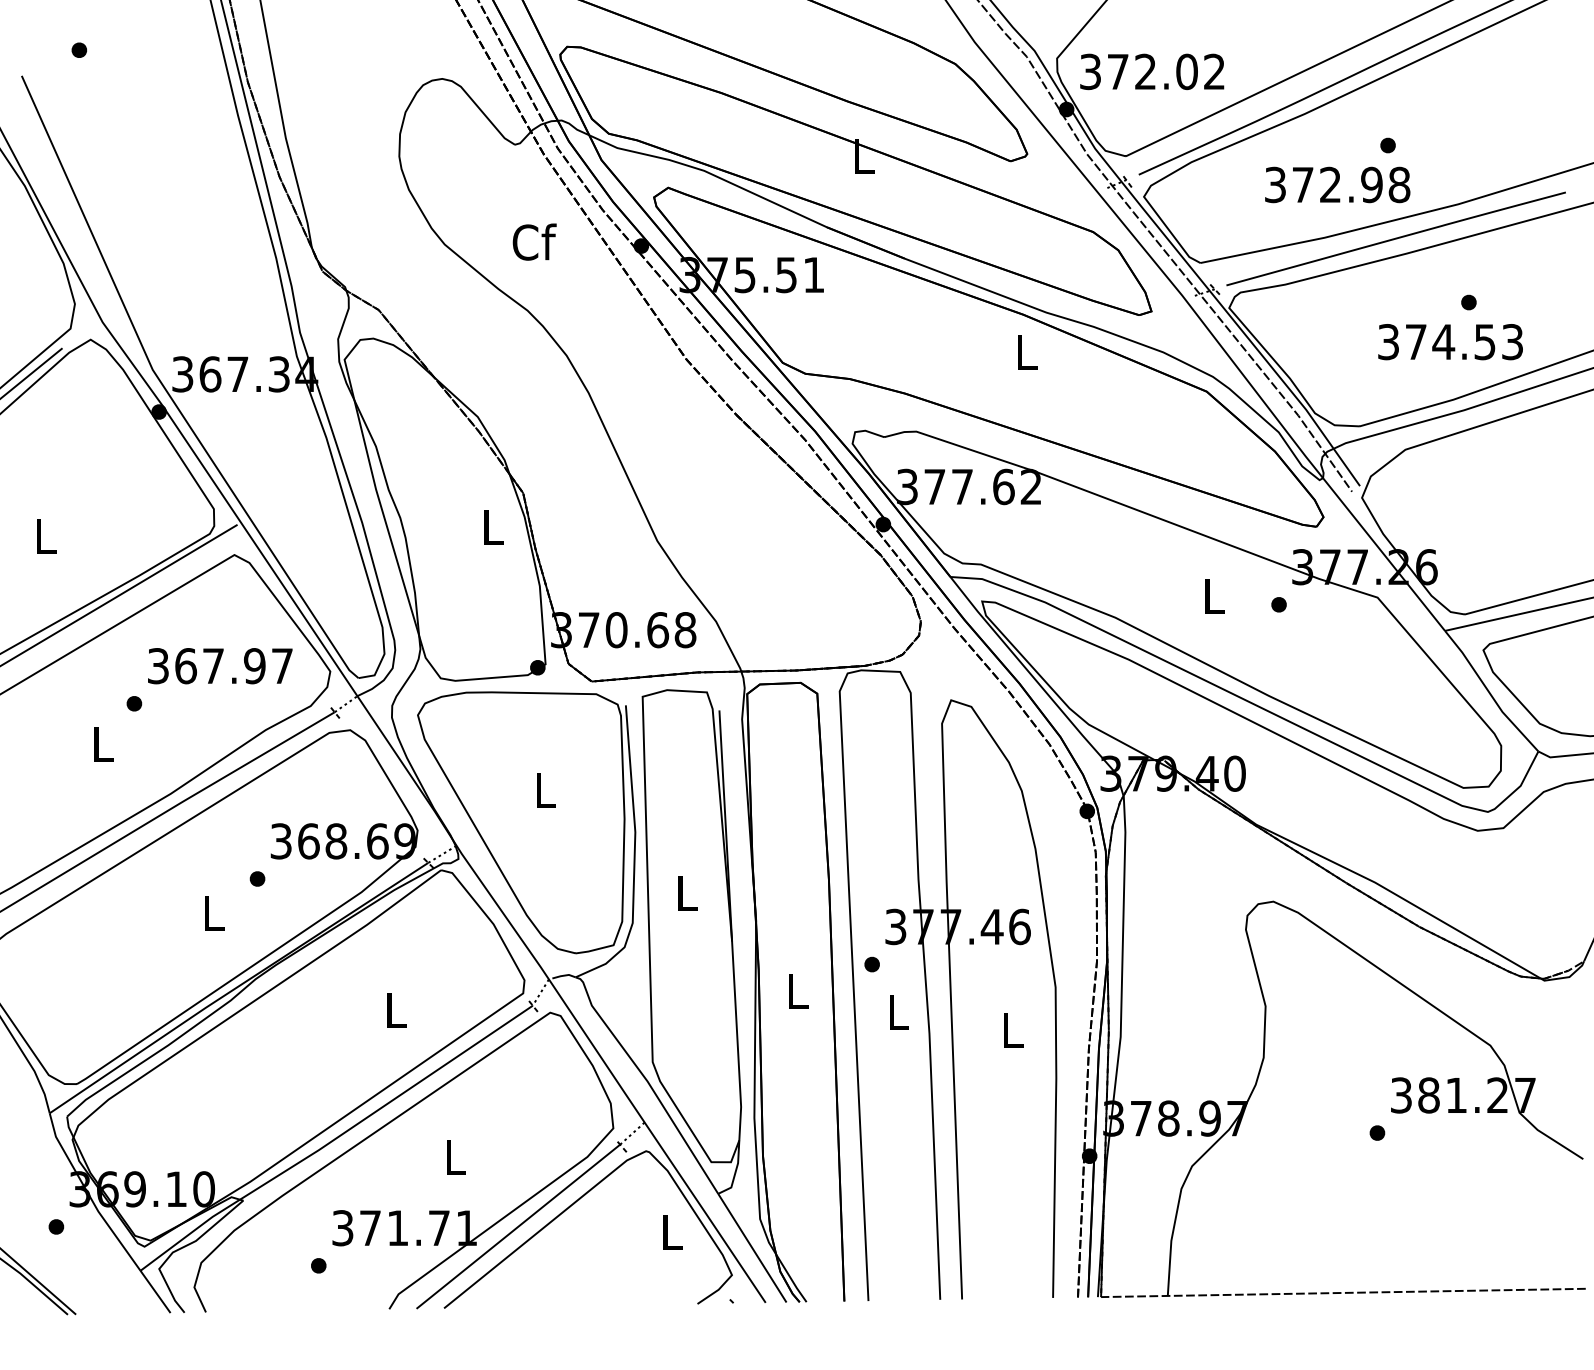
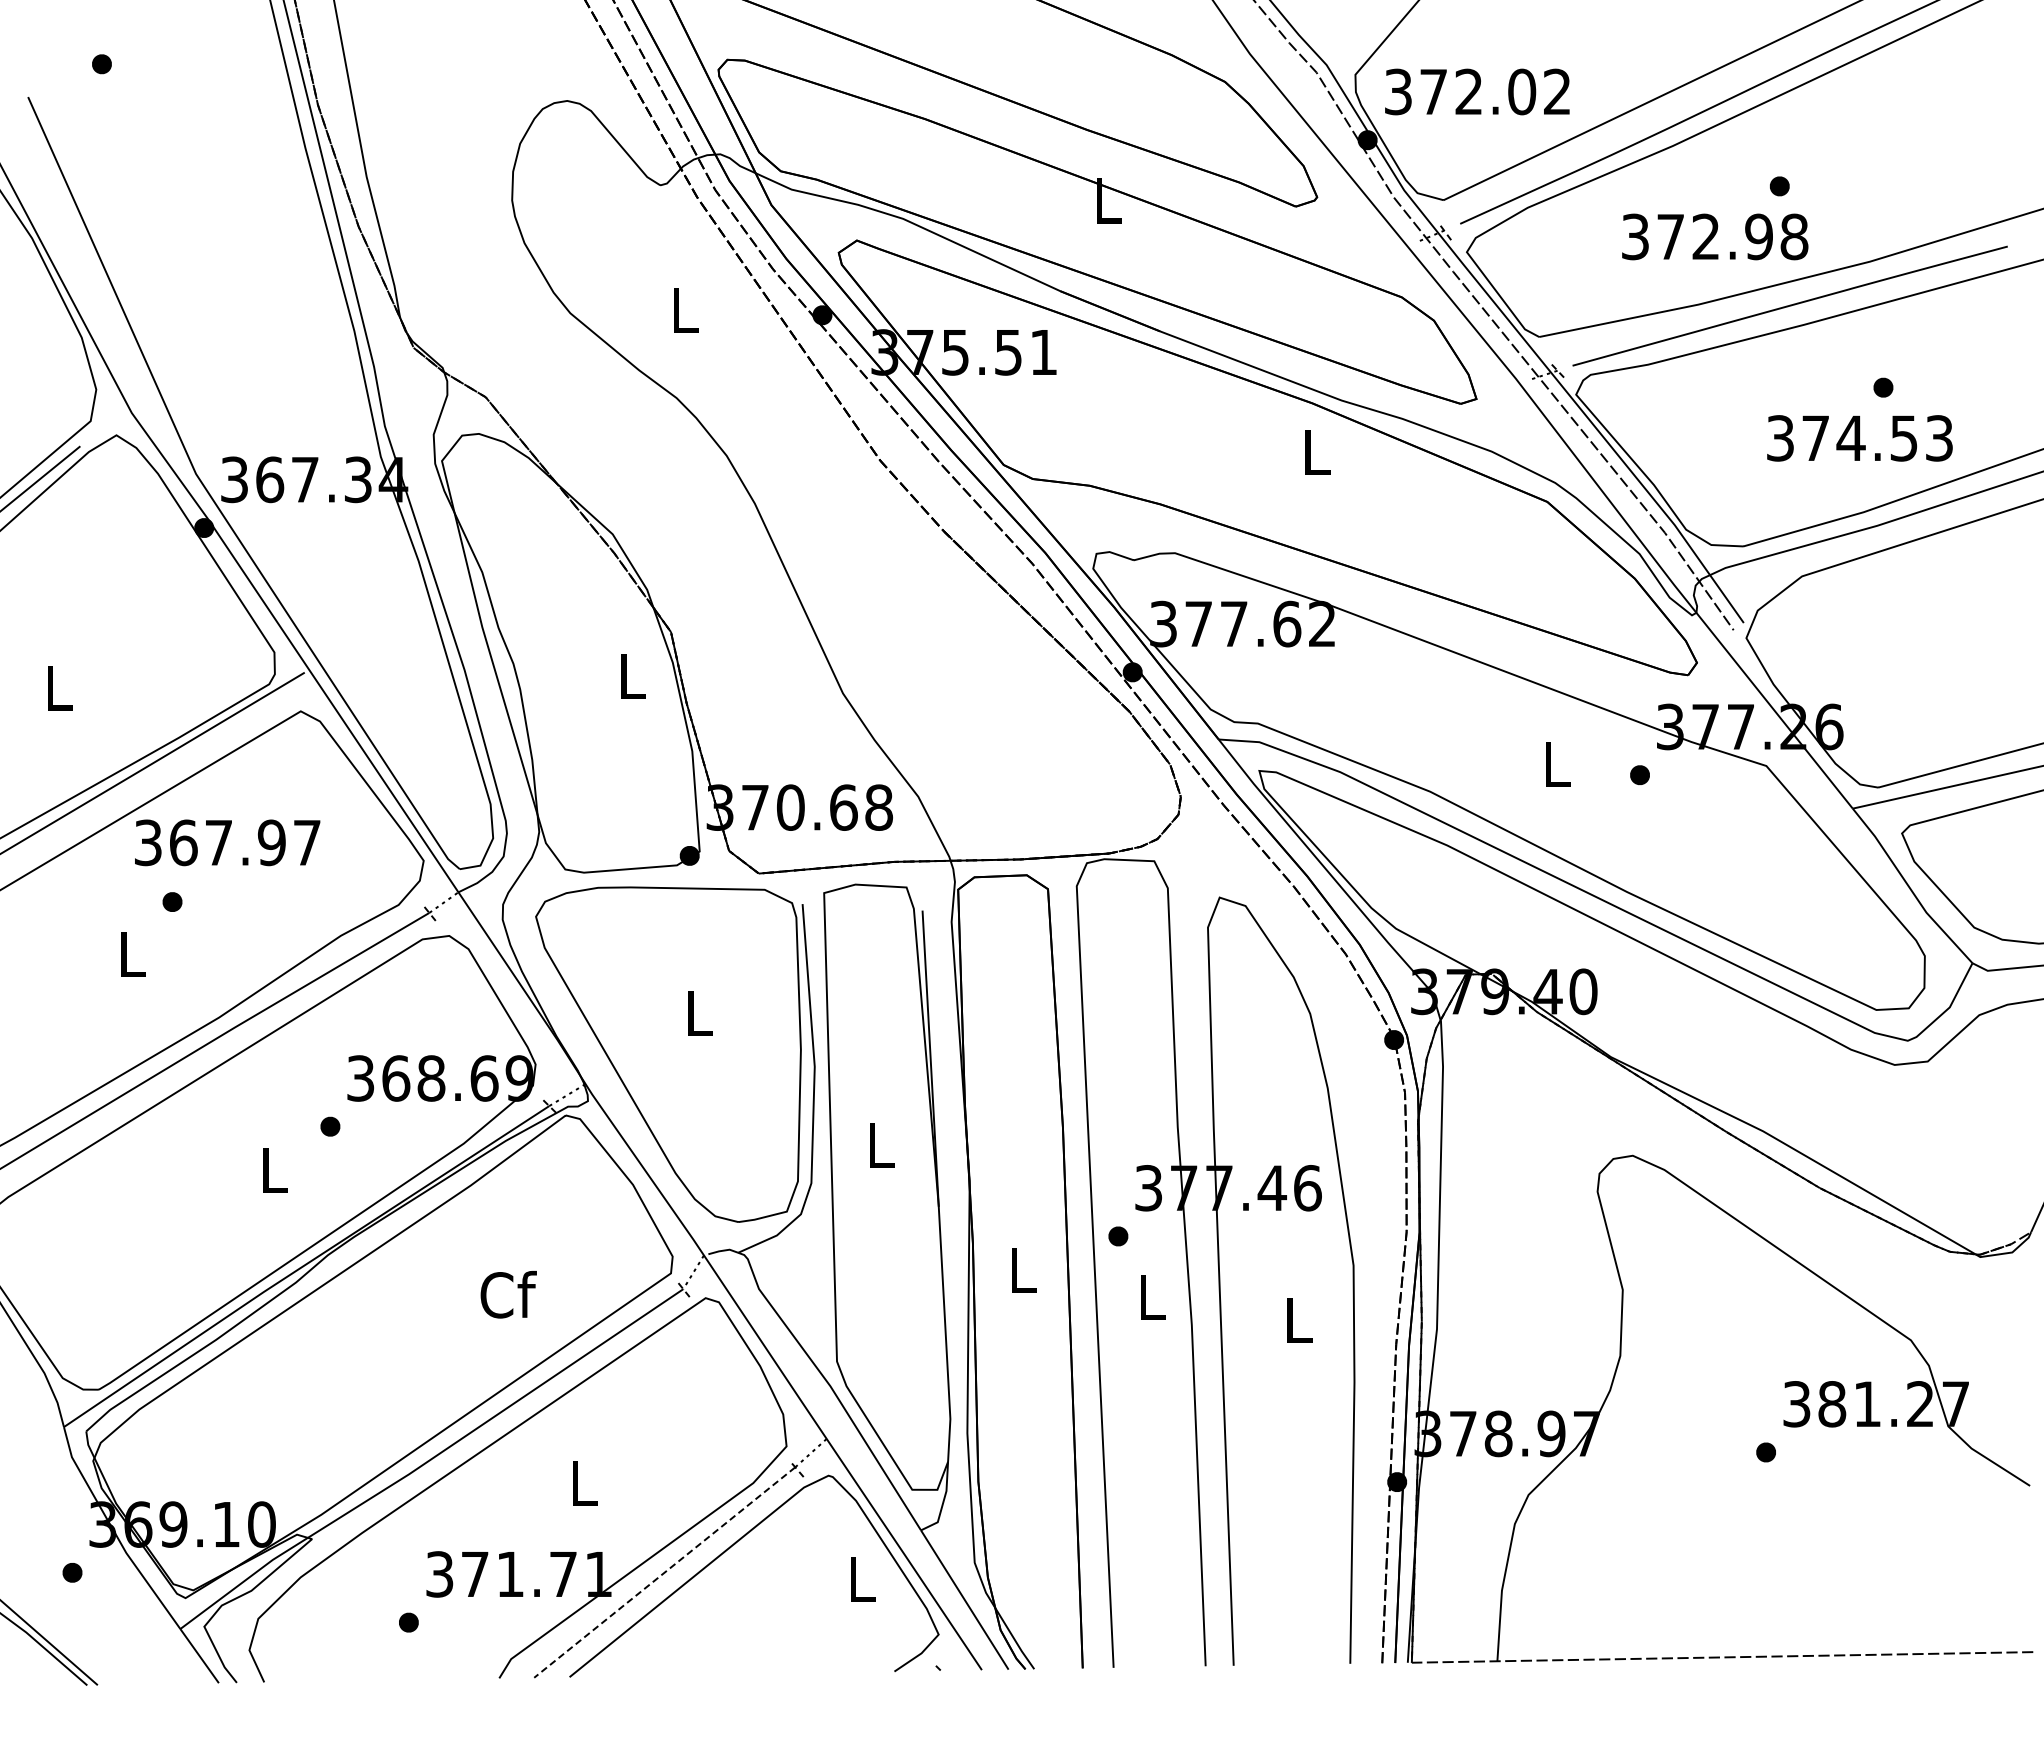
text: (534, 242) -> (685, 310), Cf -> L
text: (220, 665) -> (227, 842), moved
text: (396, 1009) -> (508, 1294), L -> Cf
line: (518, 1226) -> (664, 1572), solid -> dashed

